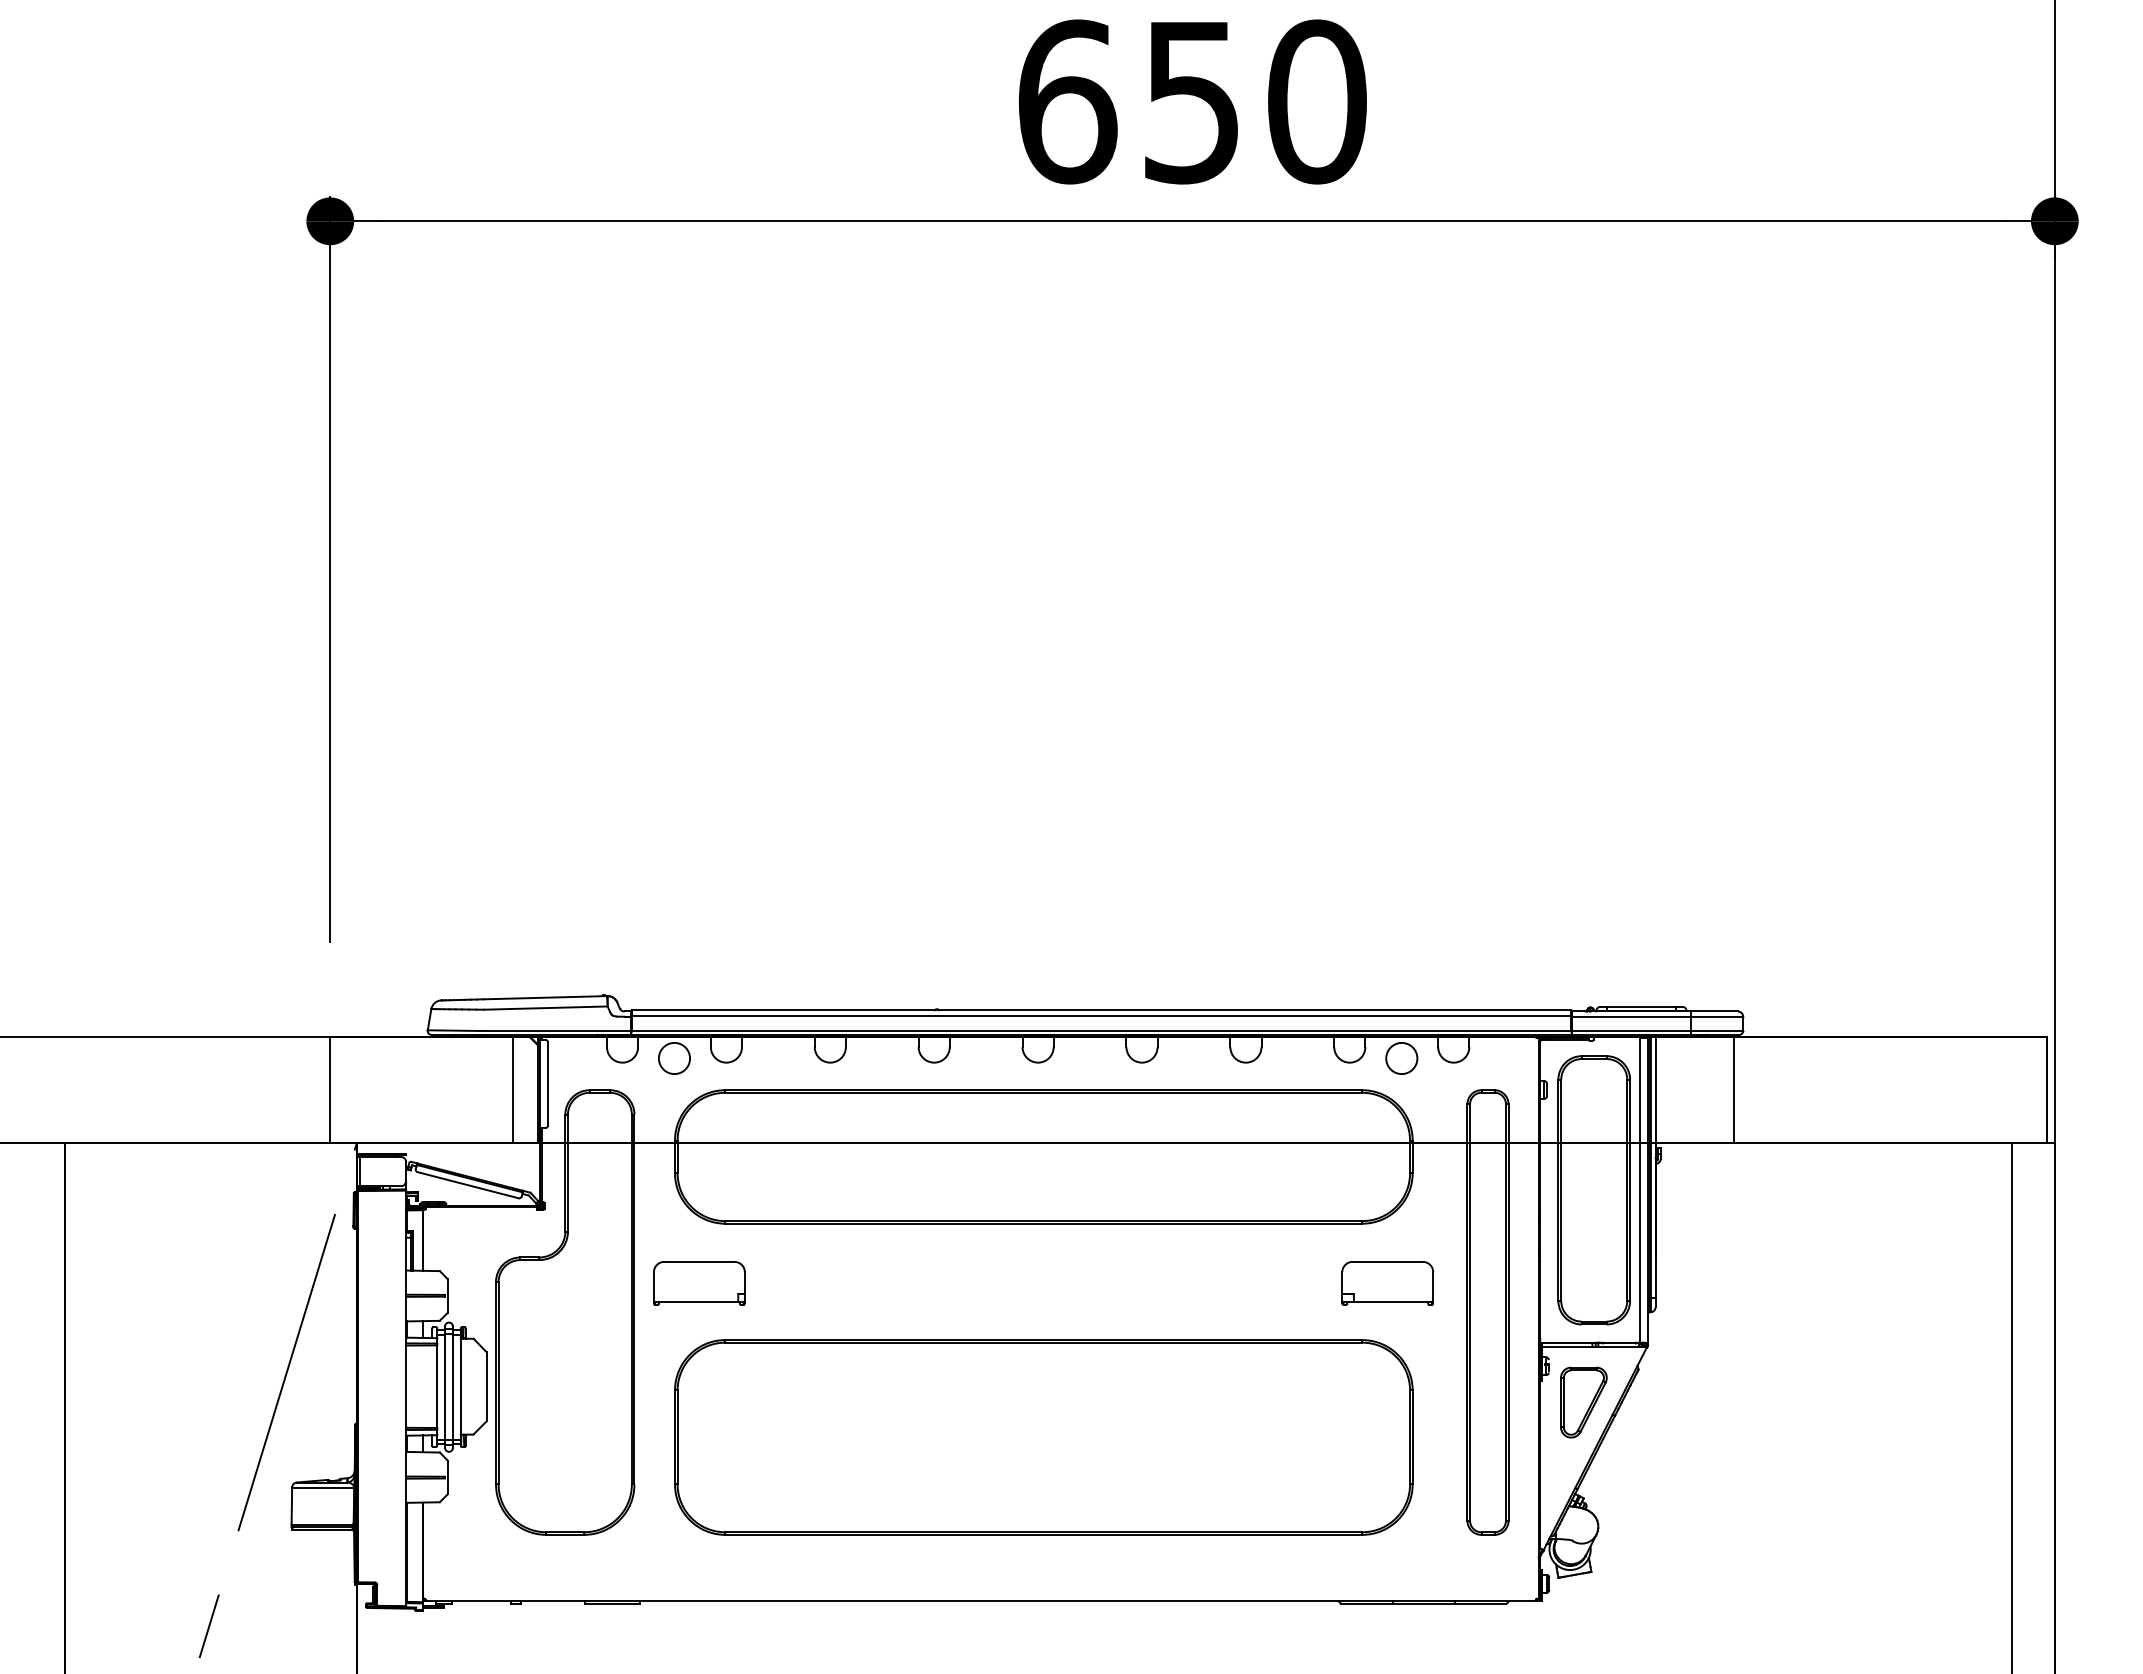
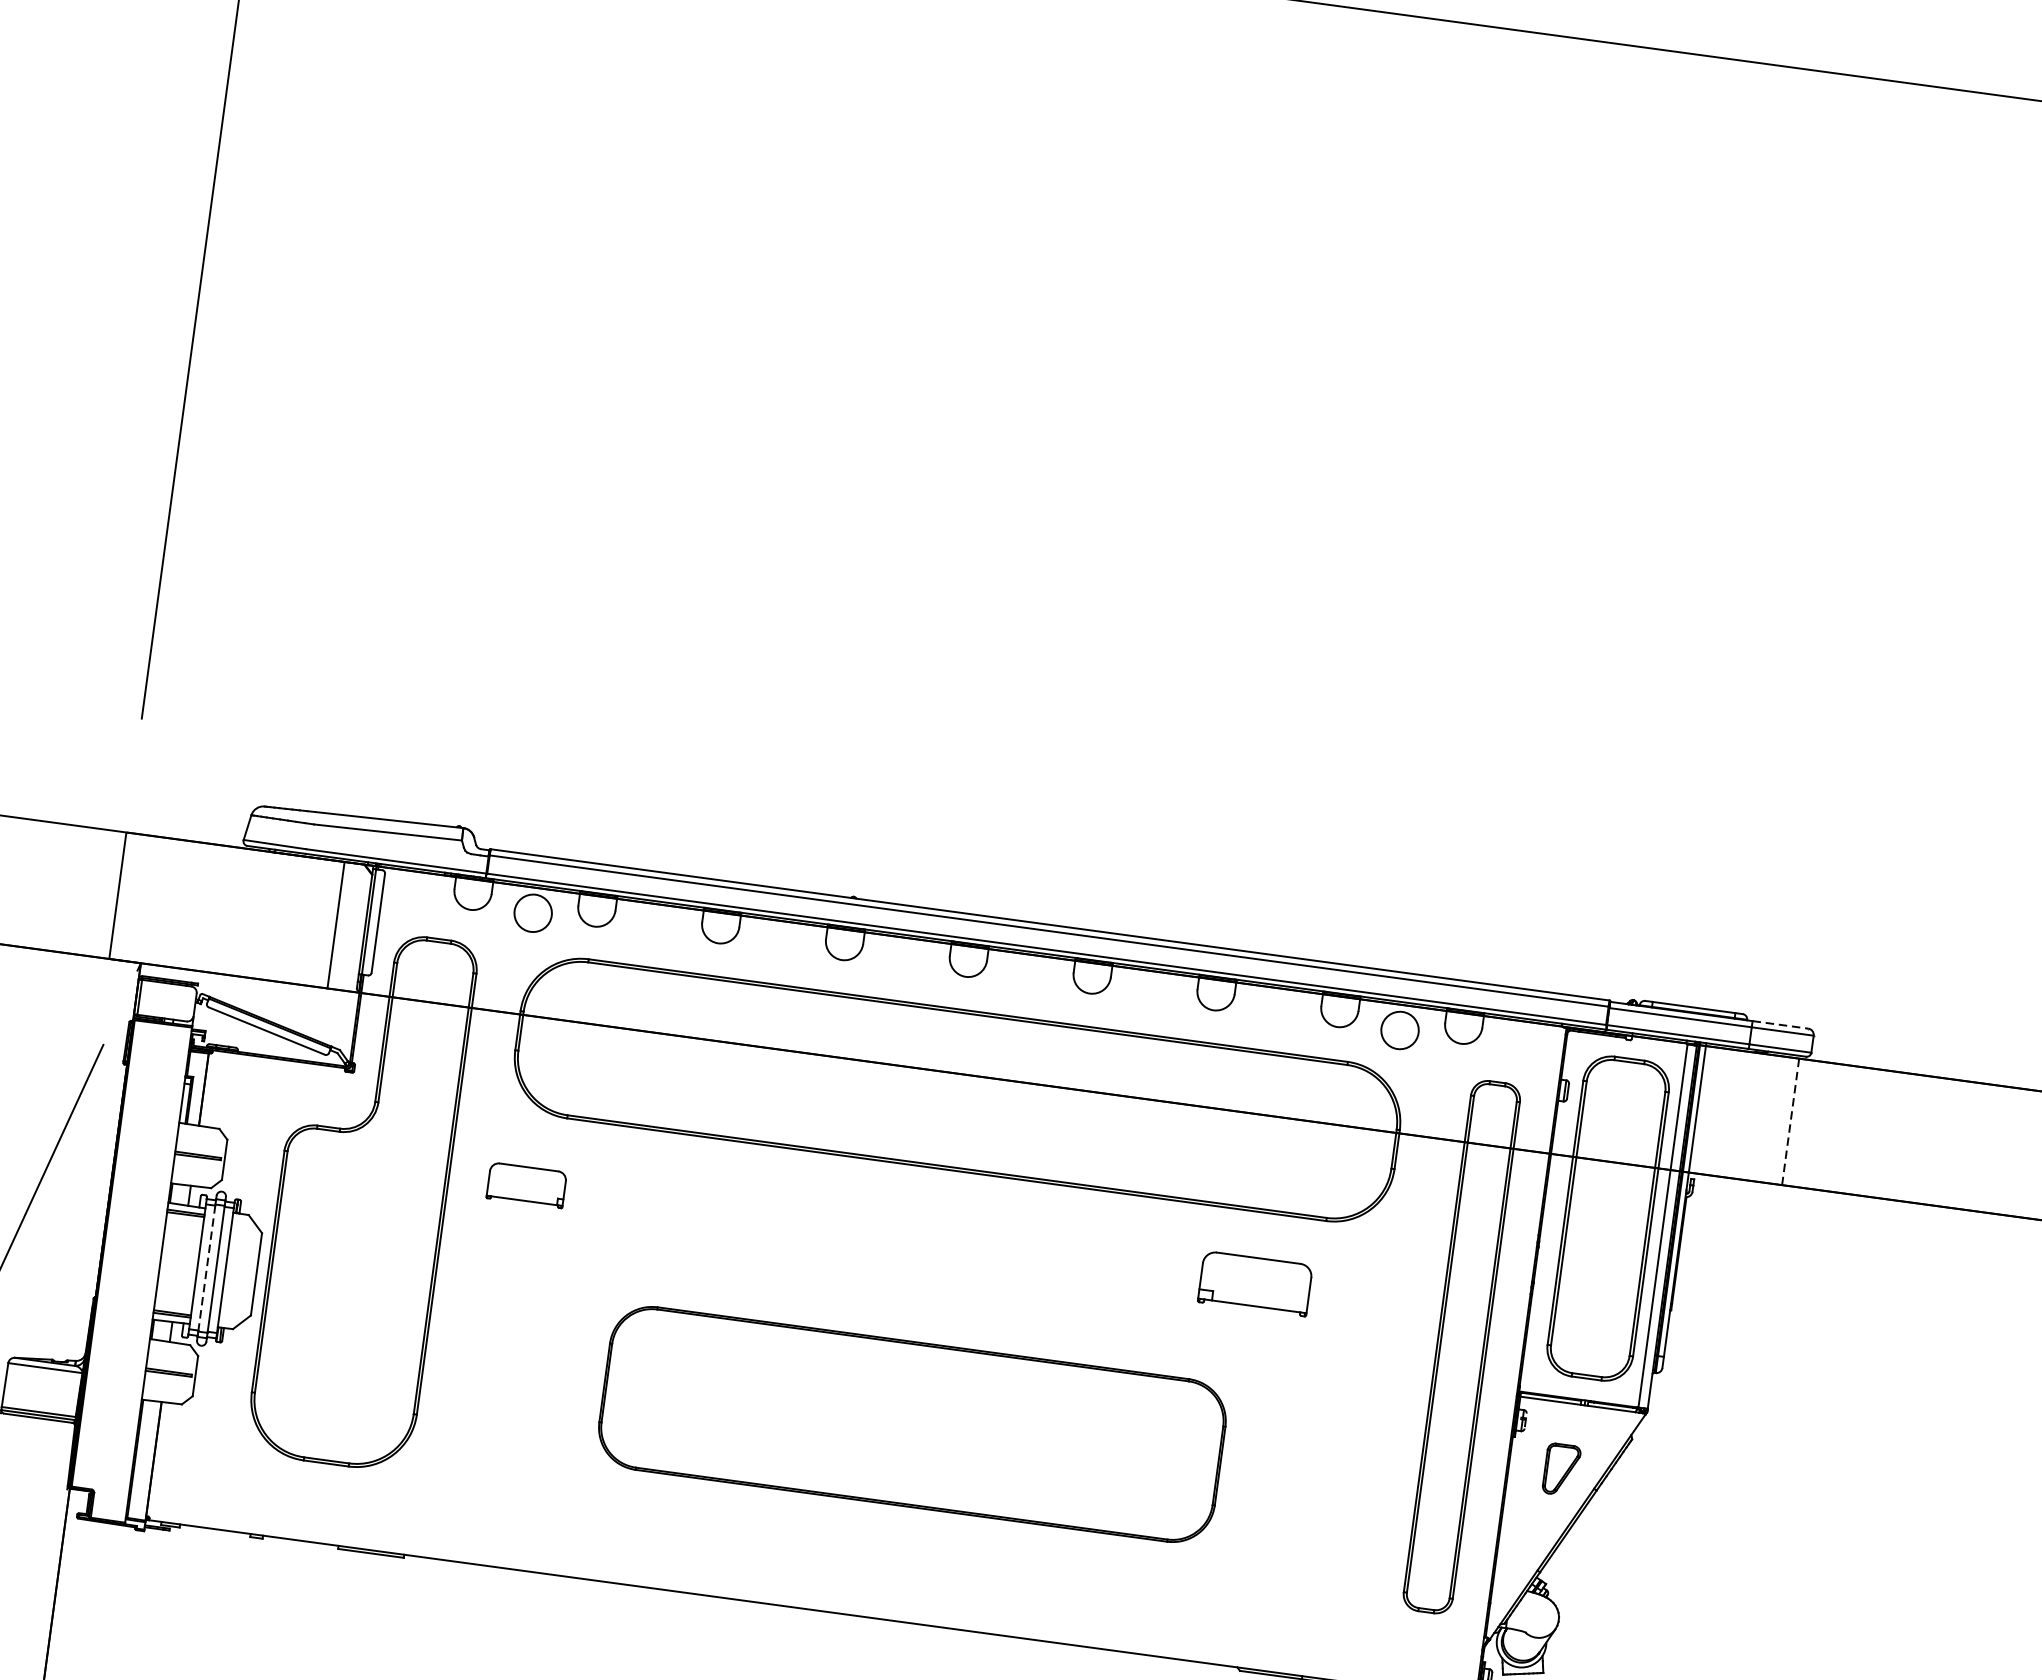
line: (1715, 1011) -> (1781, 1025), solid -> dashed
line: (1733, 1089) -> (1790, 1120), solid -> dashed
part: (699, 1283) -> (526, 1185), size x0.7
part: (1387, 1283) -> (1254, 1283), moved
line: (445, 1386) -> (207, 1267), solid -> dashed
part: (1583, 1402) -> (1561, 1469), size x0.6
part: (1043, 1437) -> (911, 1424), size x0.7

